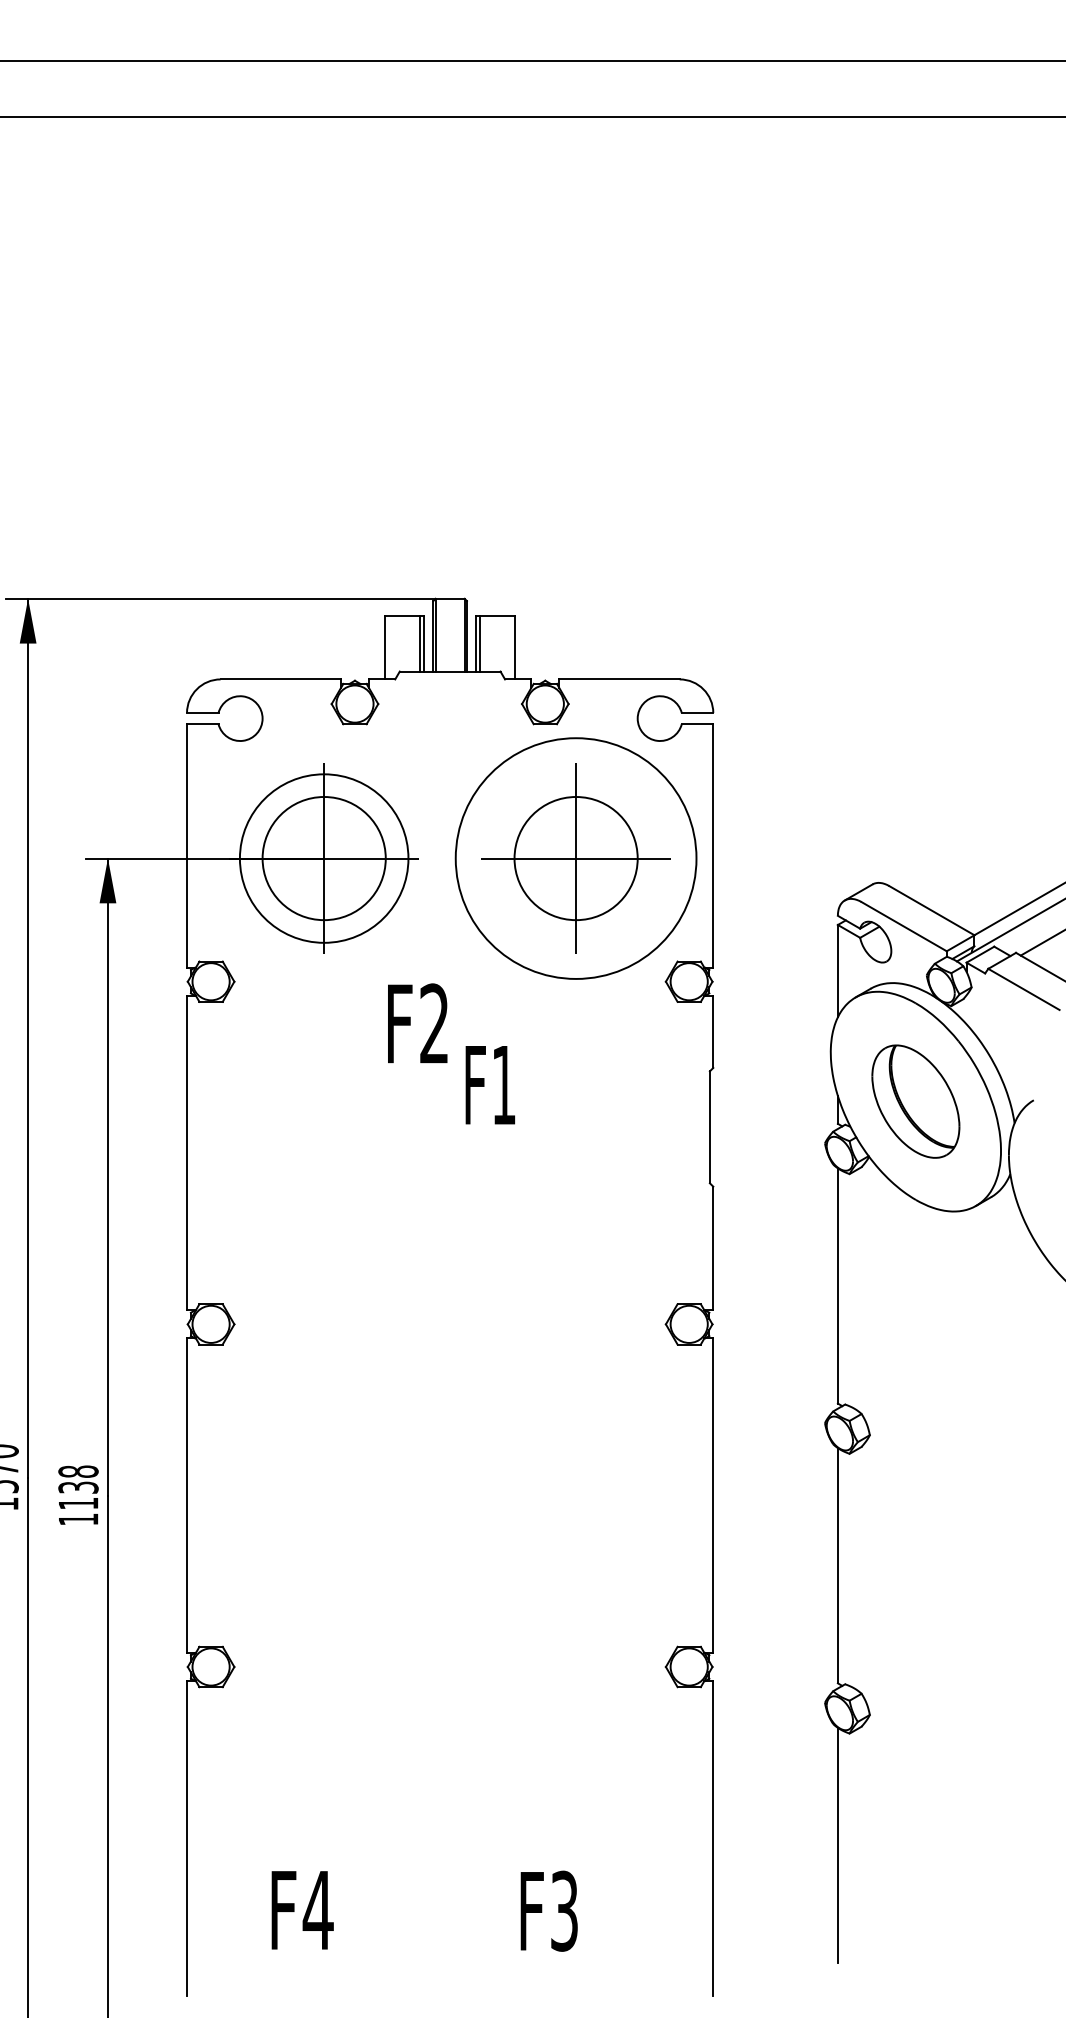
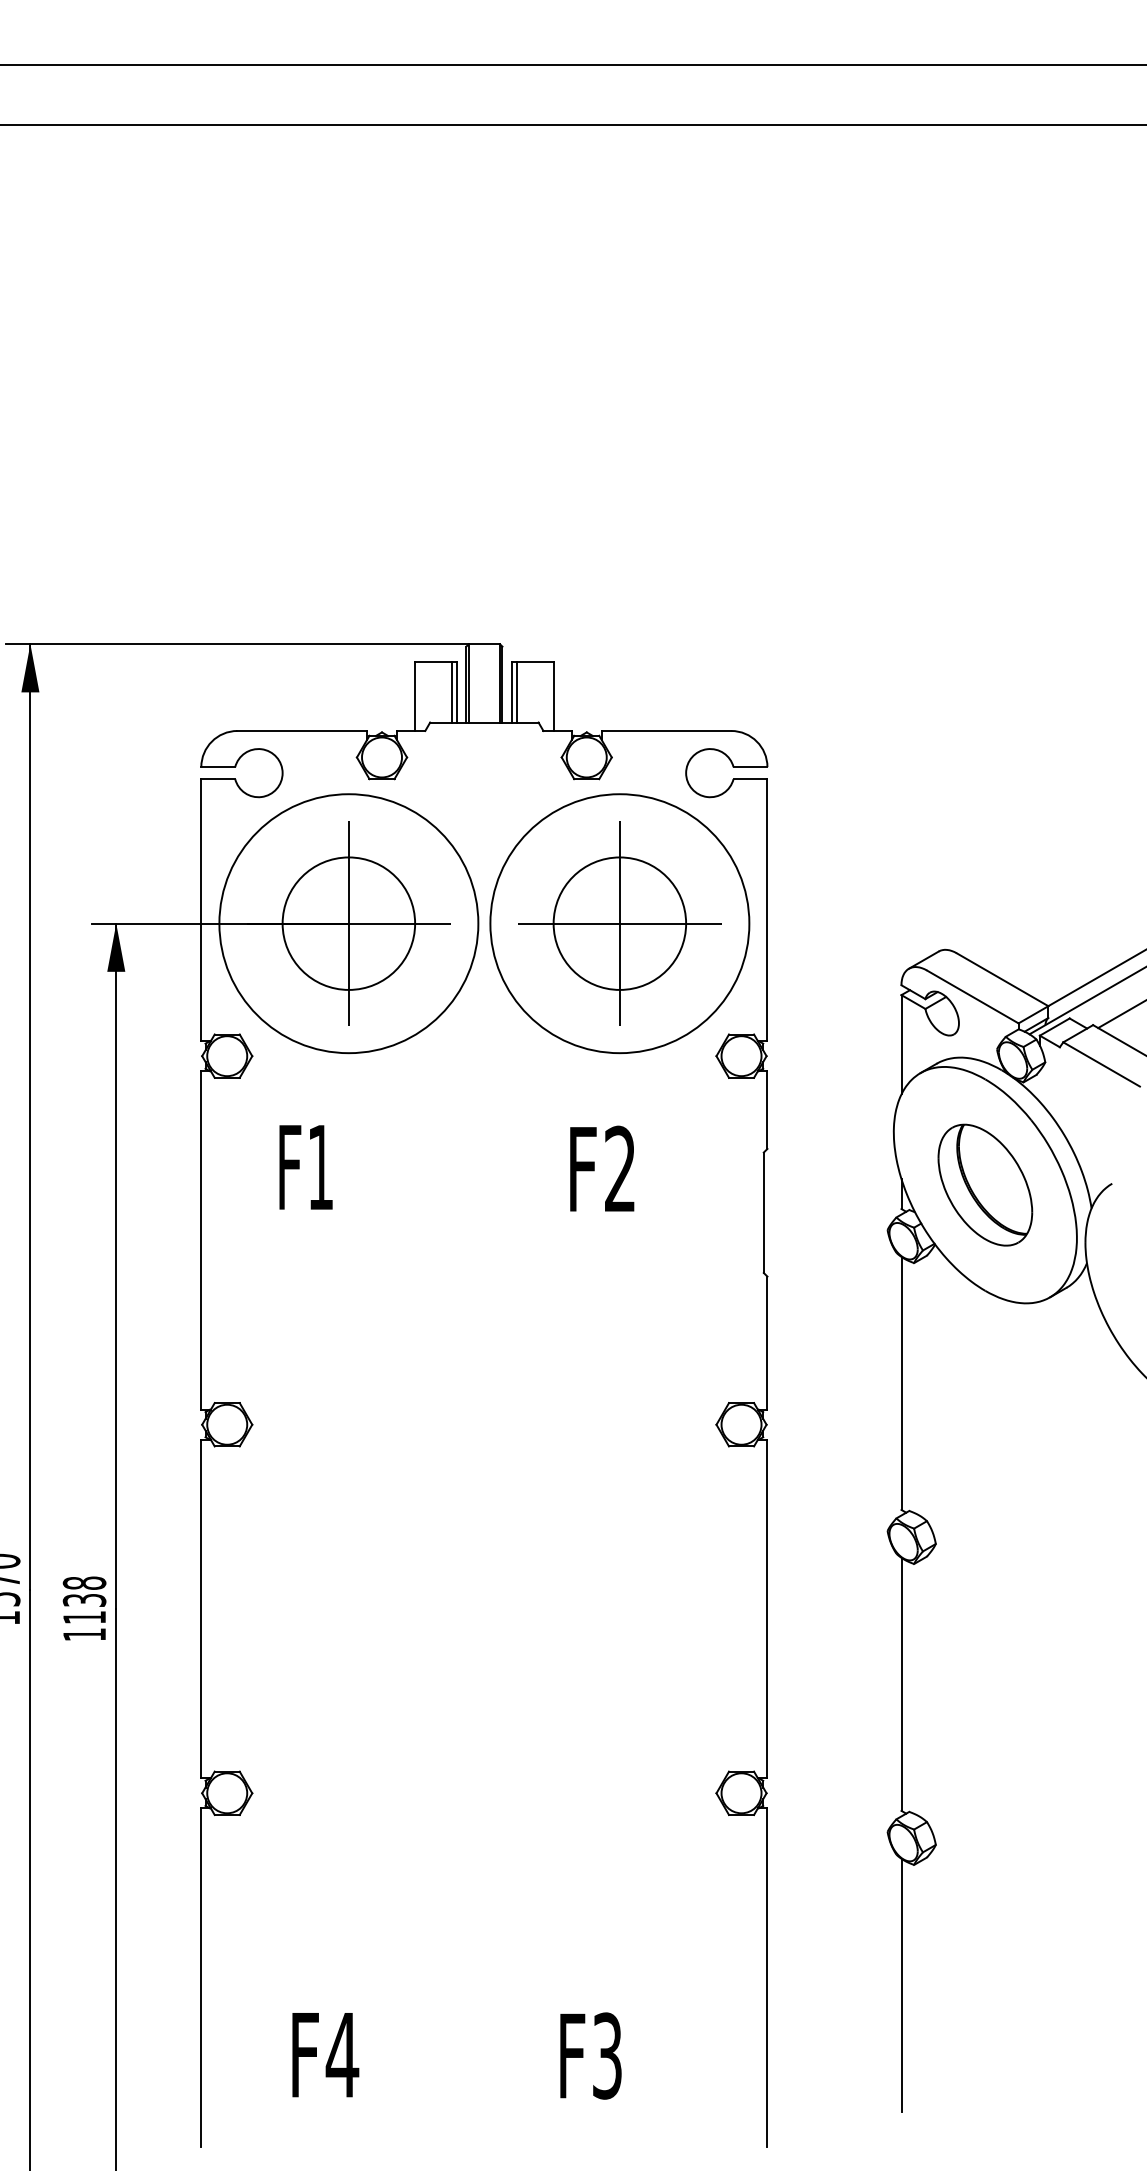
circle: (323, 858) -> (348, 923), size x1.43
text: (417, 1023) -> (602, 1168), moved
text: (489, 1085) -> (305, 1167), moved

